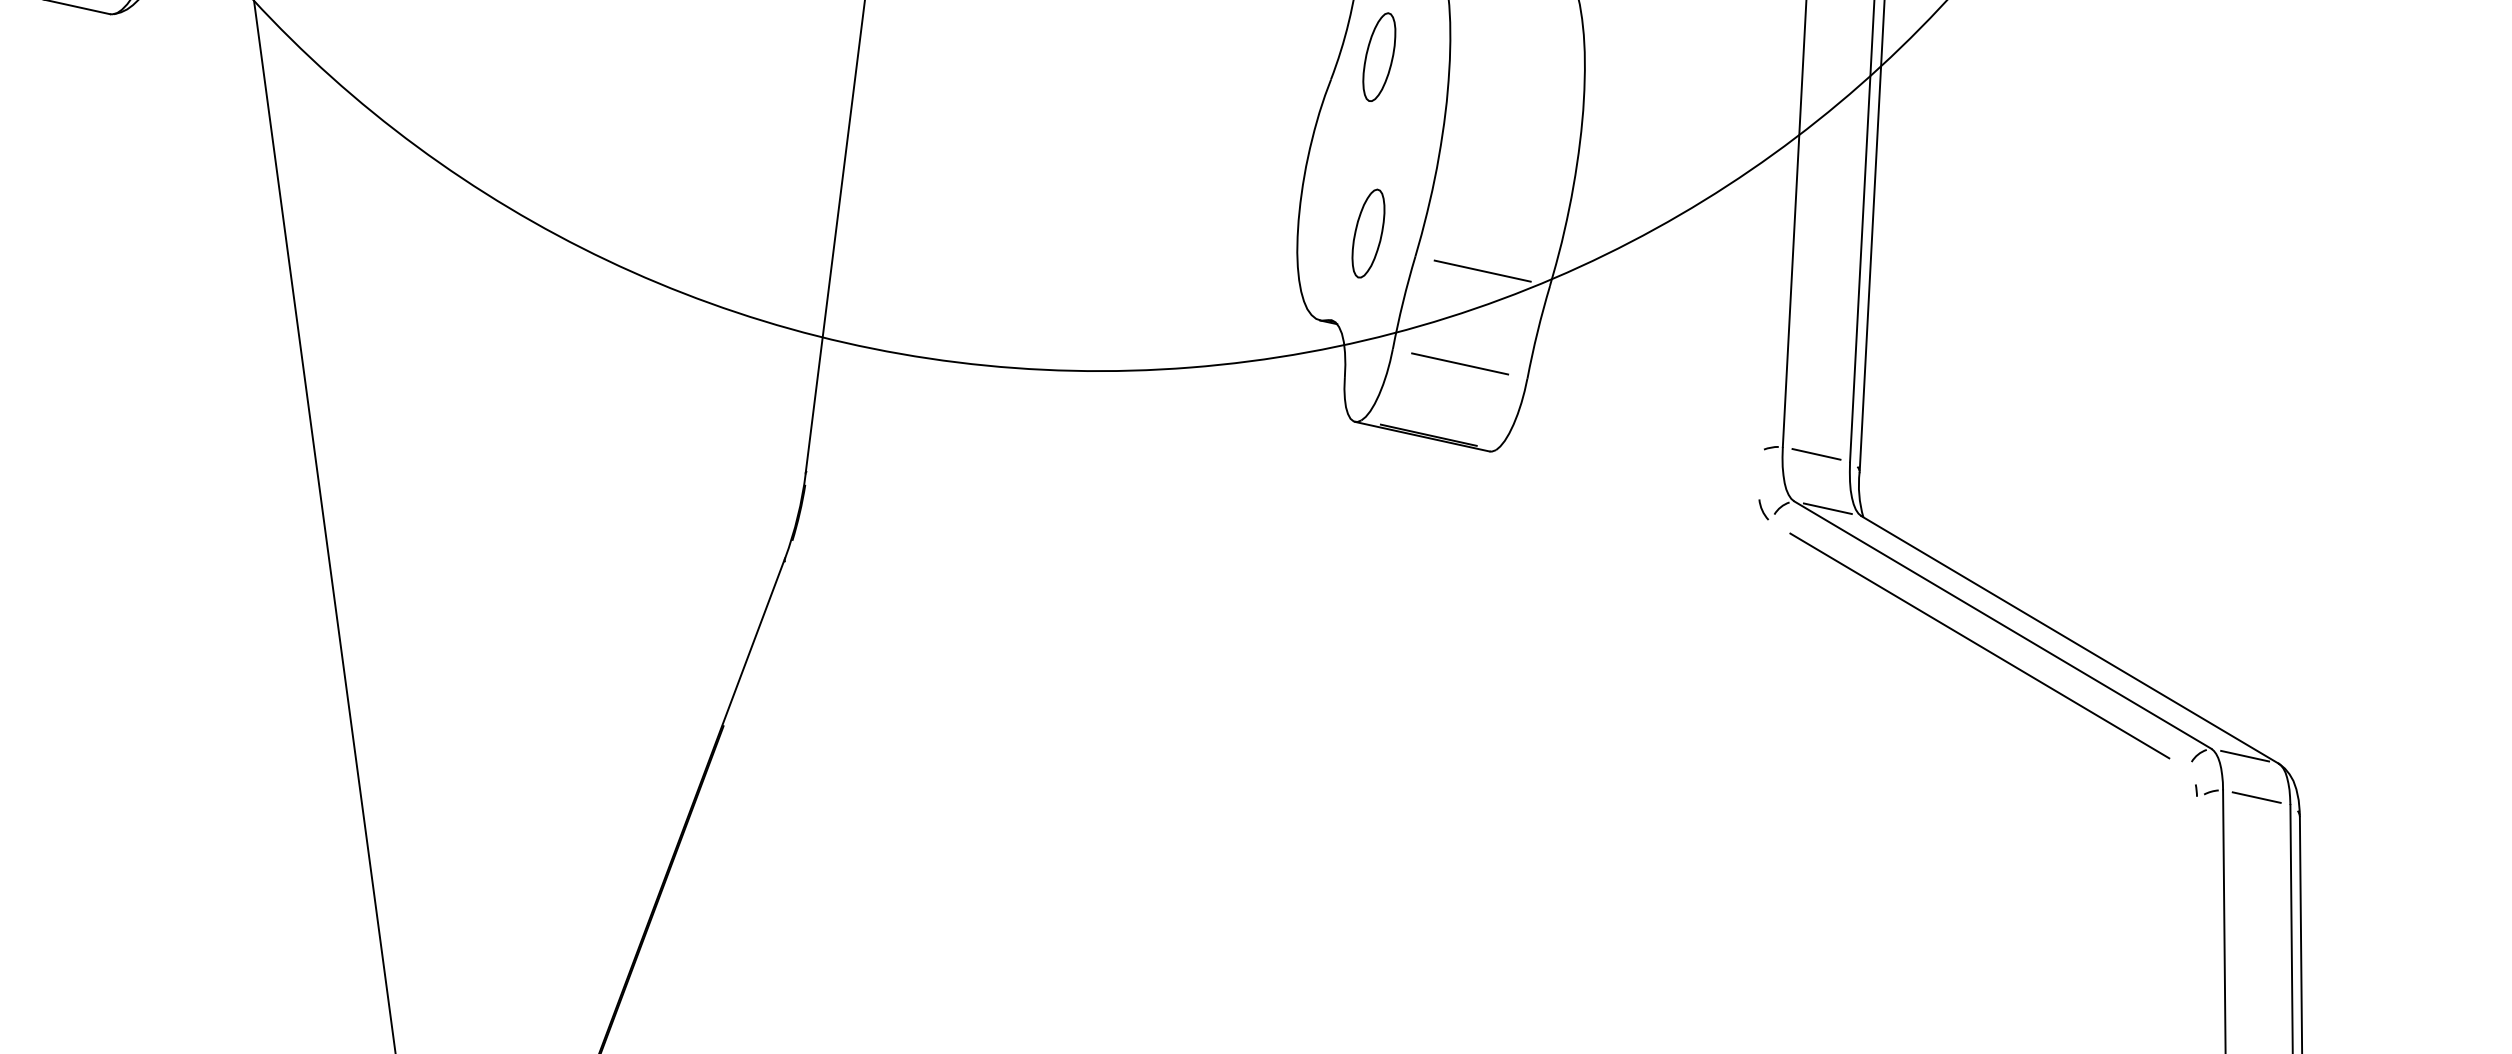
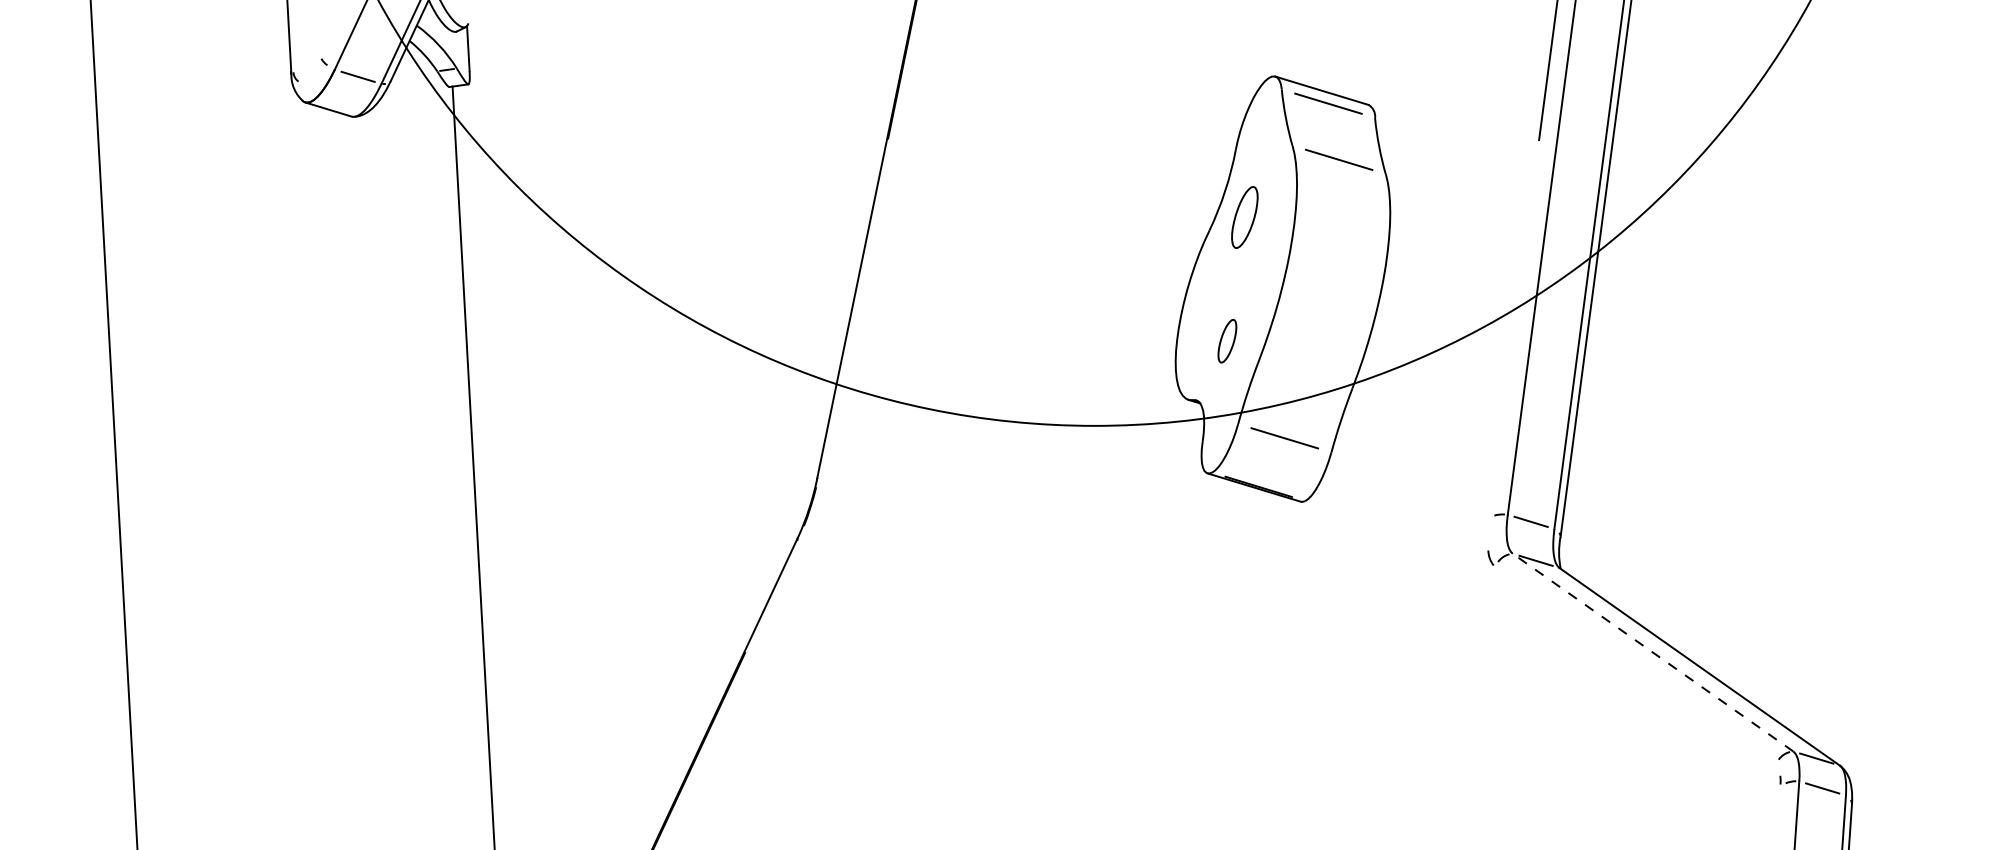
part: (1368, 232) -> (1227, 340), size x0.7
line: (1482, 271) -> (1305, 374), removed
line: (2003, 624) -> (1653, 652), solid -> dashed
line: (1979, 645) -> (1635, 665), removed

